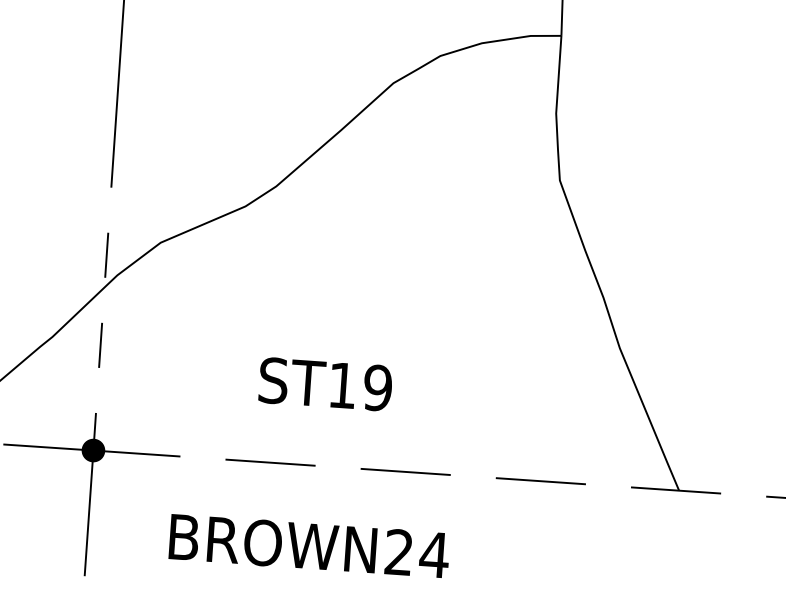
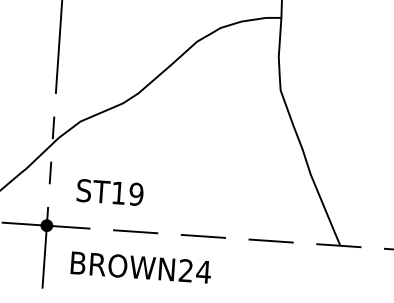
text: (324, 384) -> (109, 192), moved
text: (308, 545) -> (140, 267), moved

